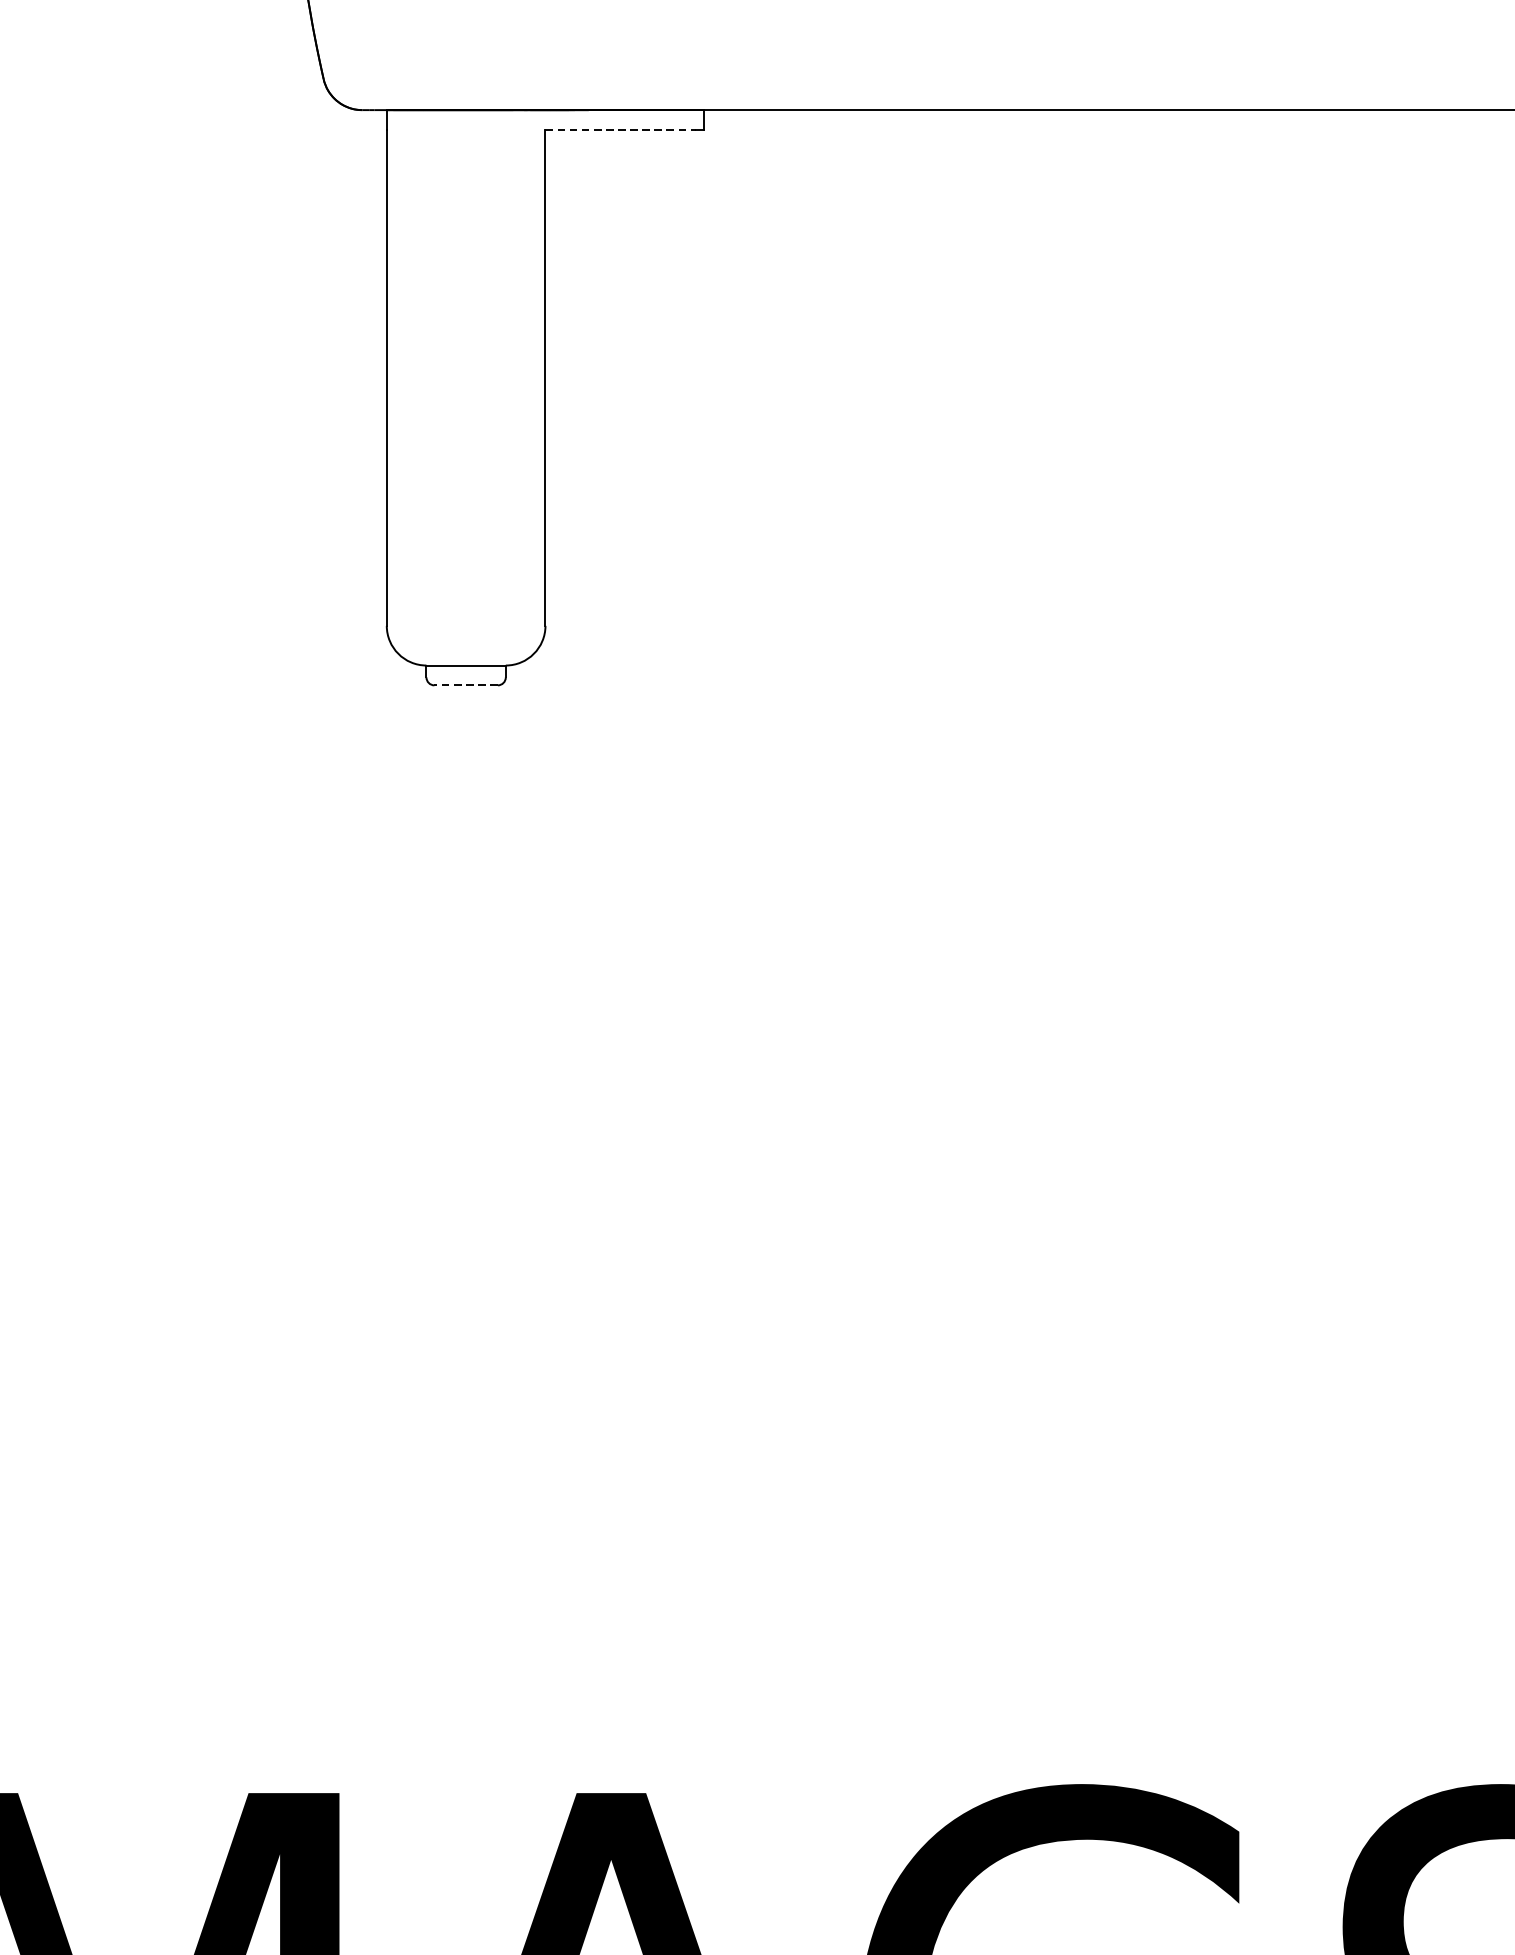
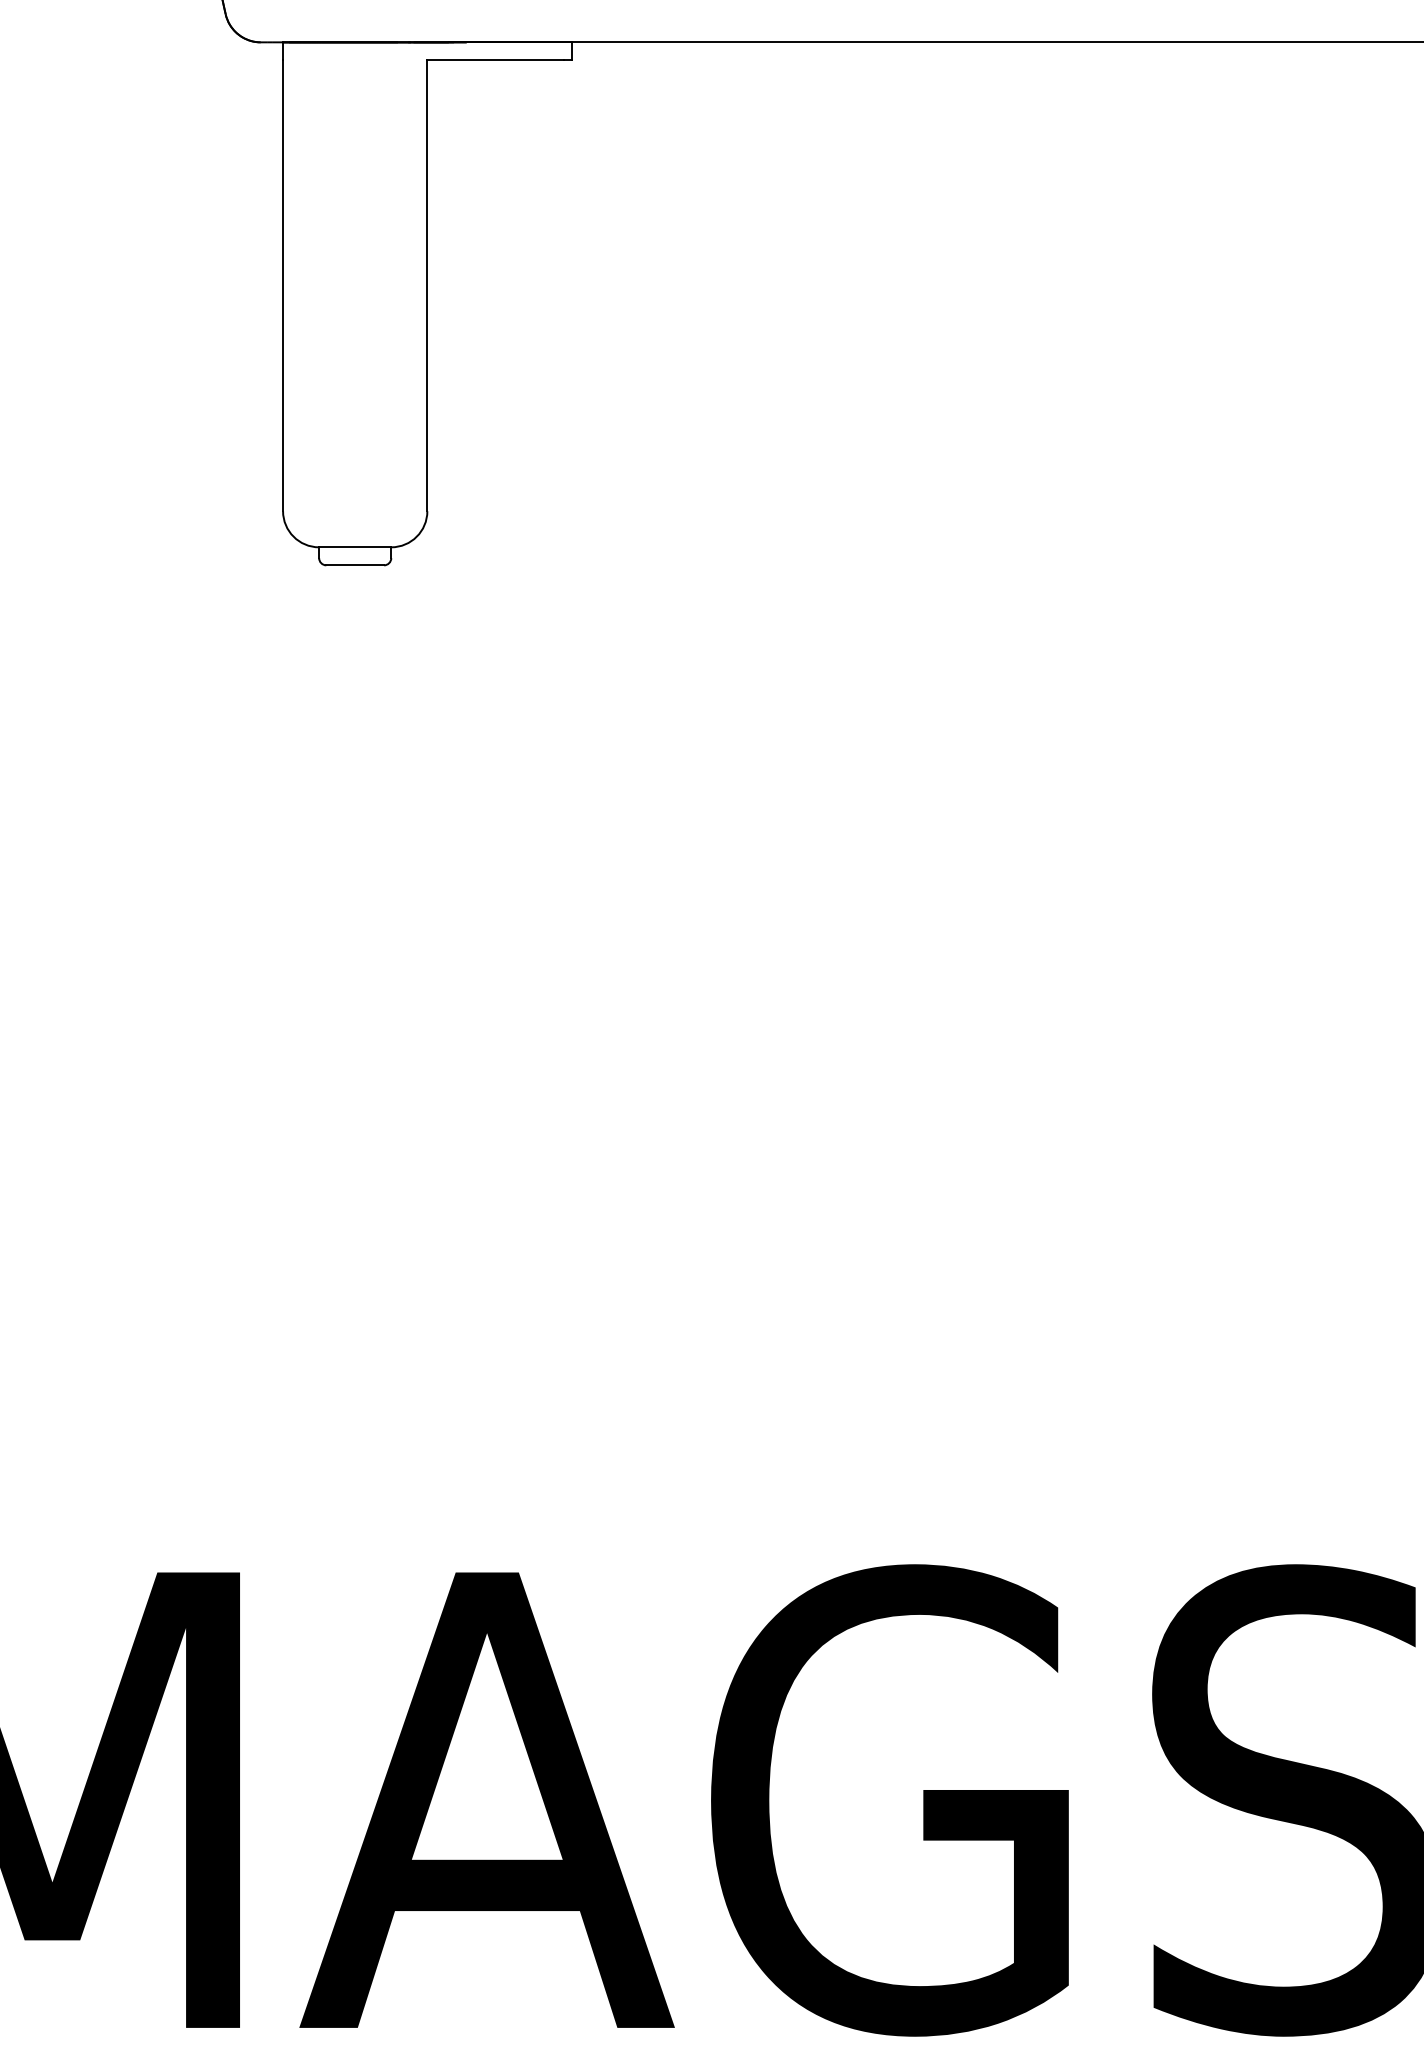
line: (620, 130) -> (495, 60), dashed -> solid
line: (466, 685) -> (355, 565), dashed -> solid

